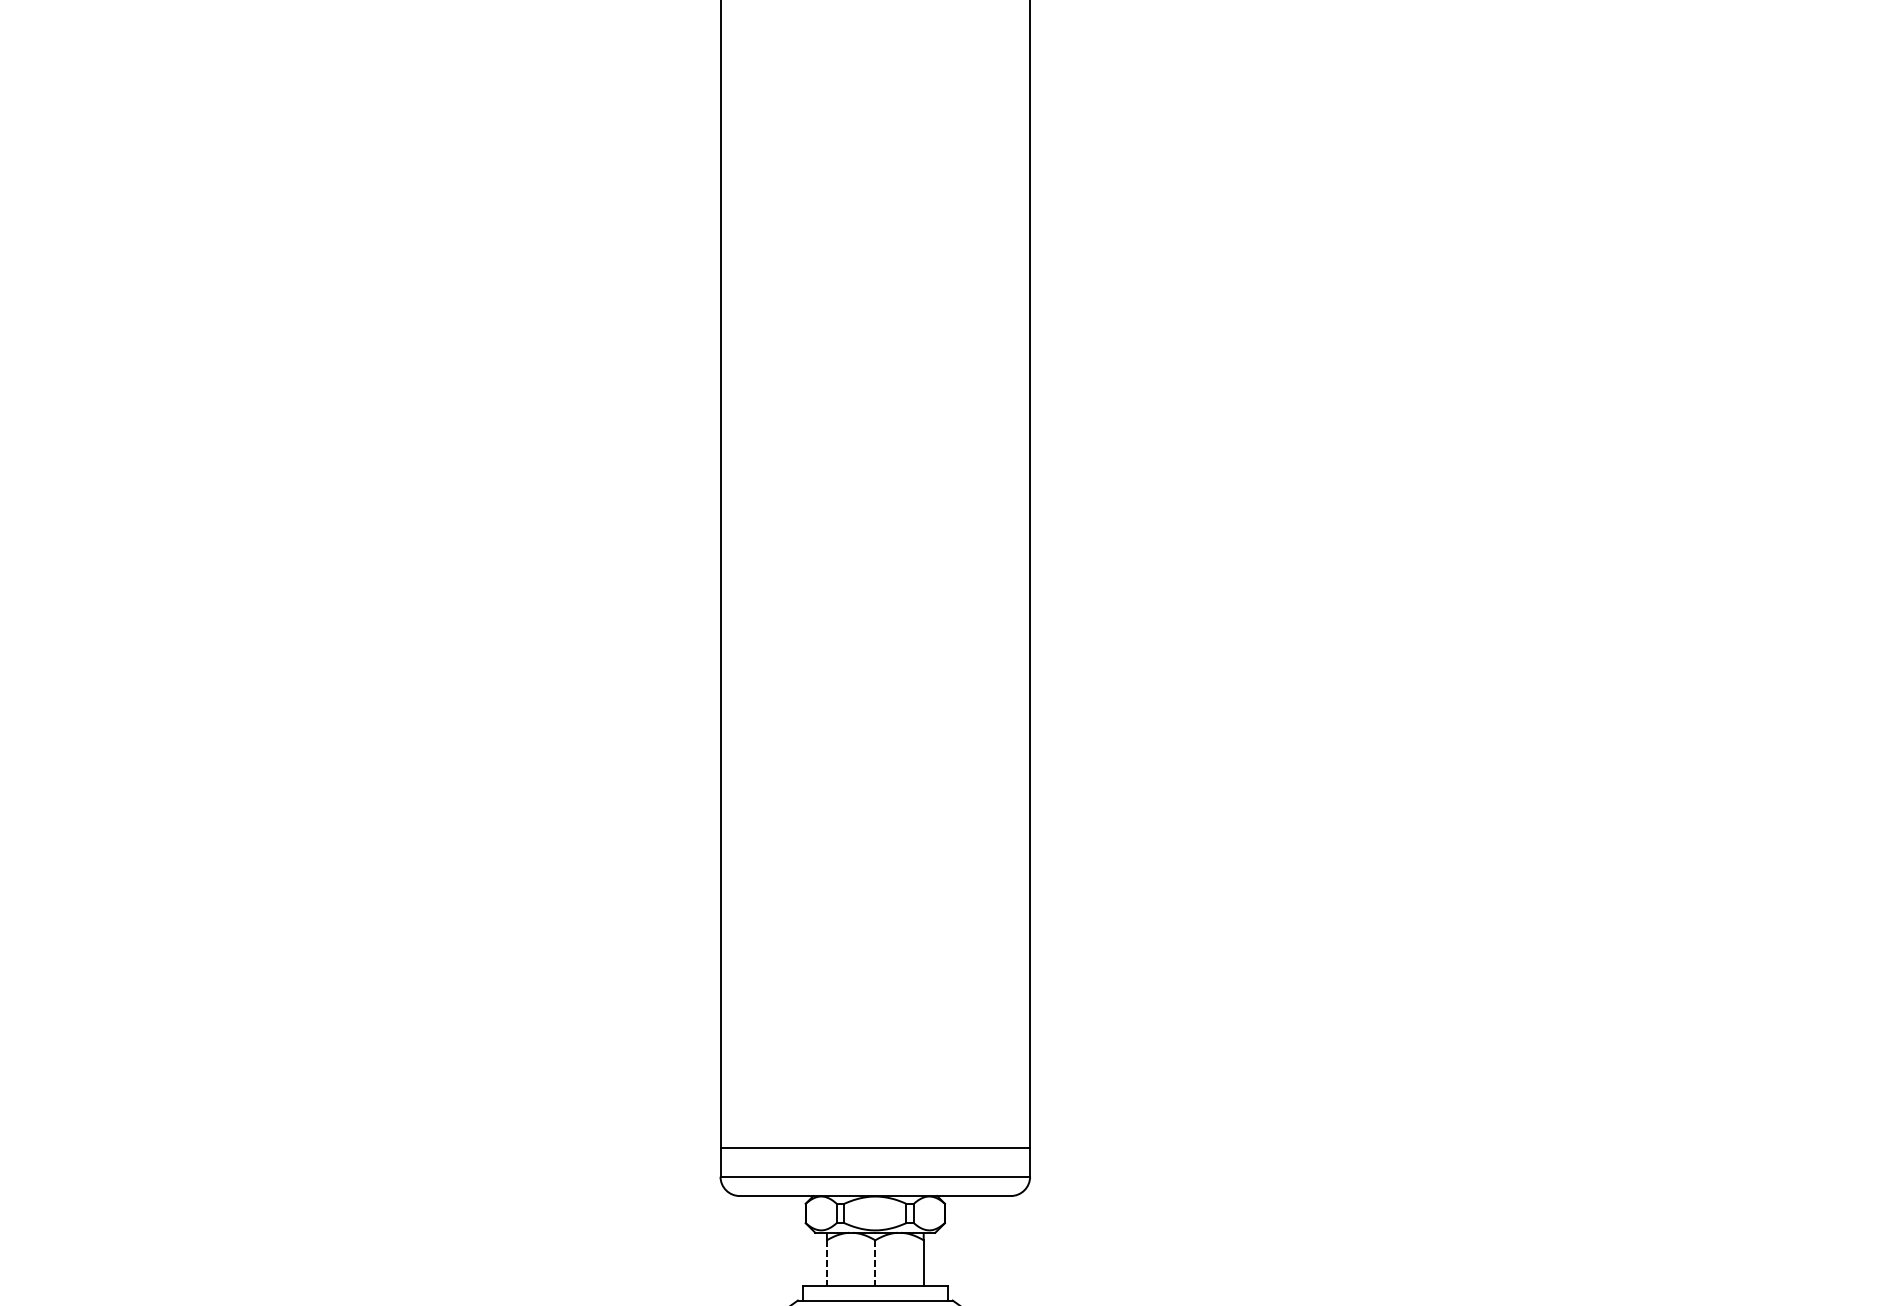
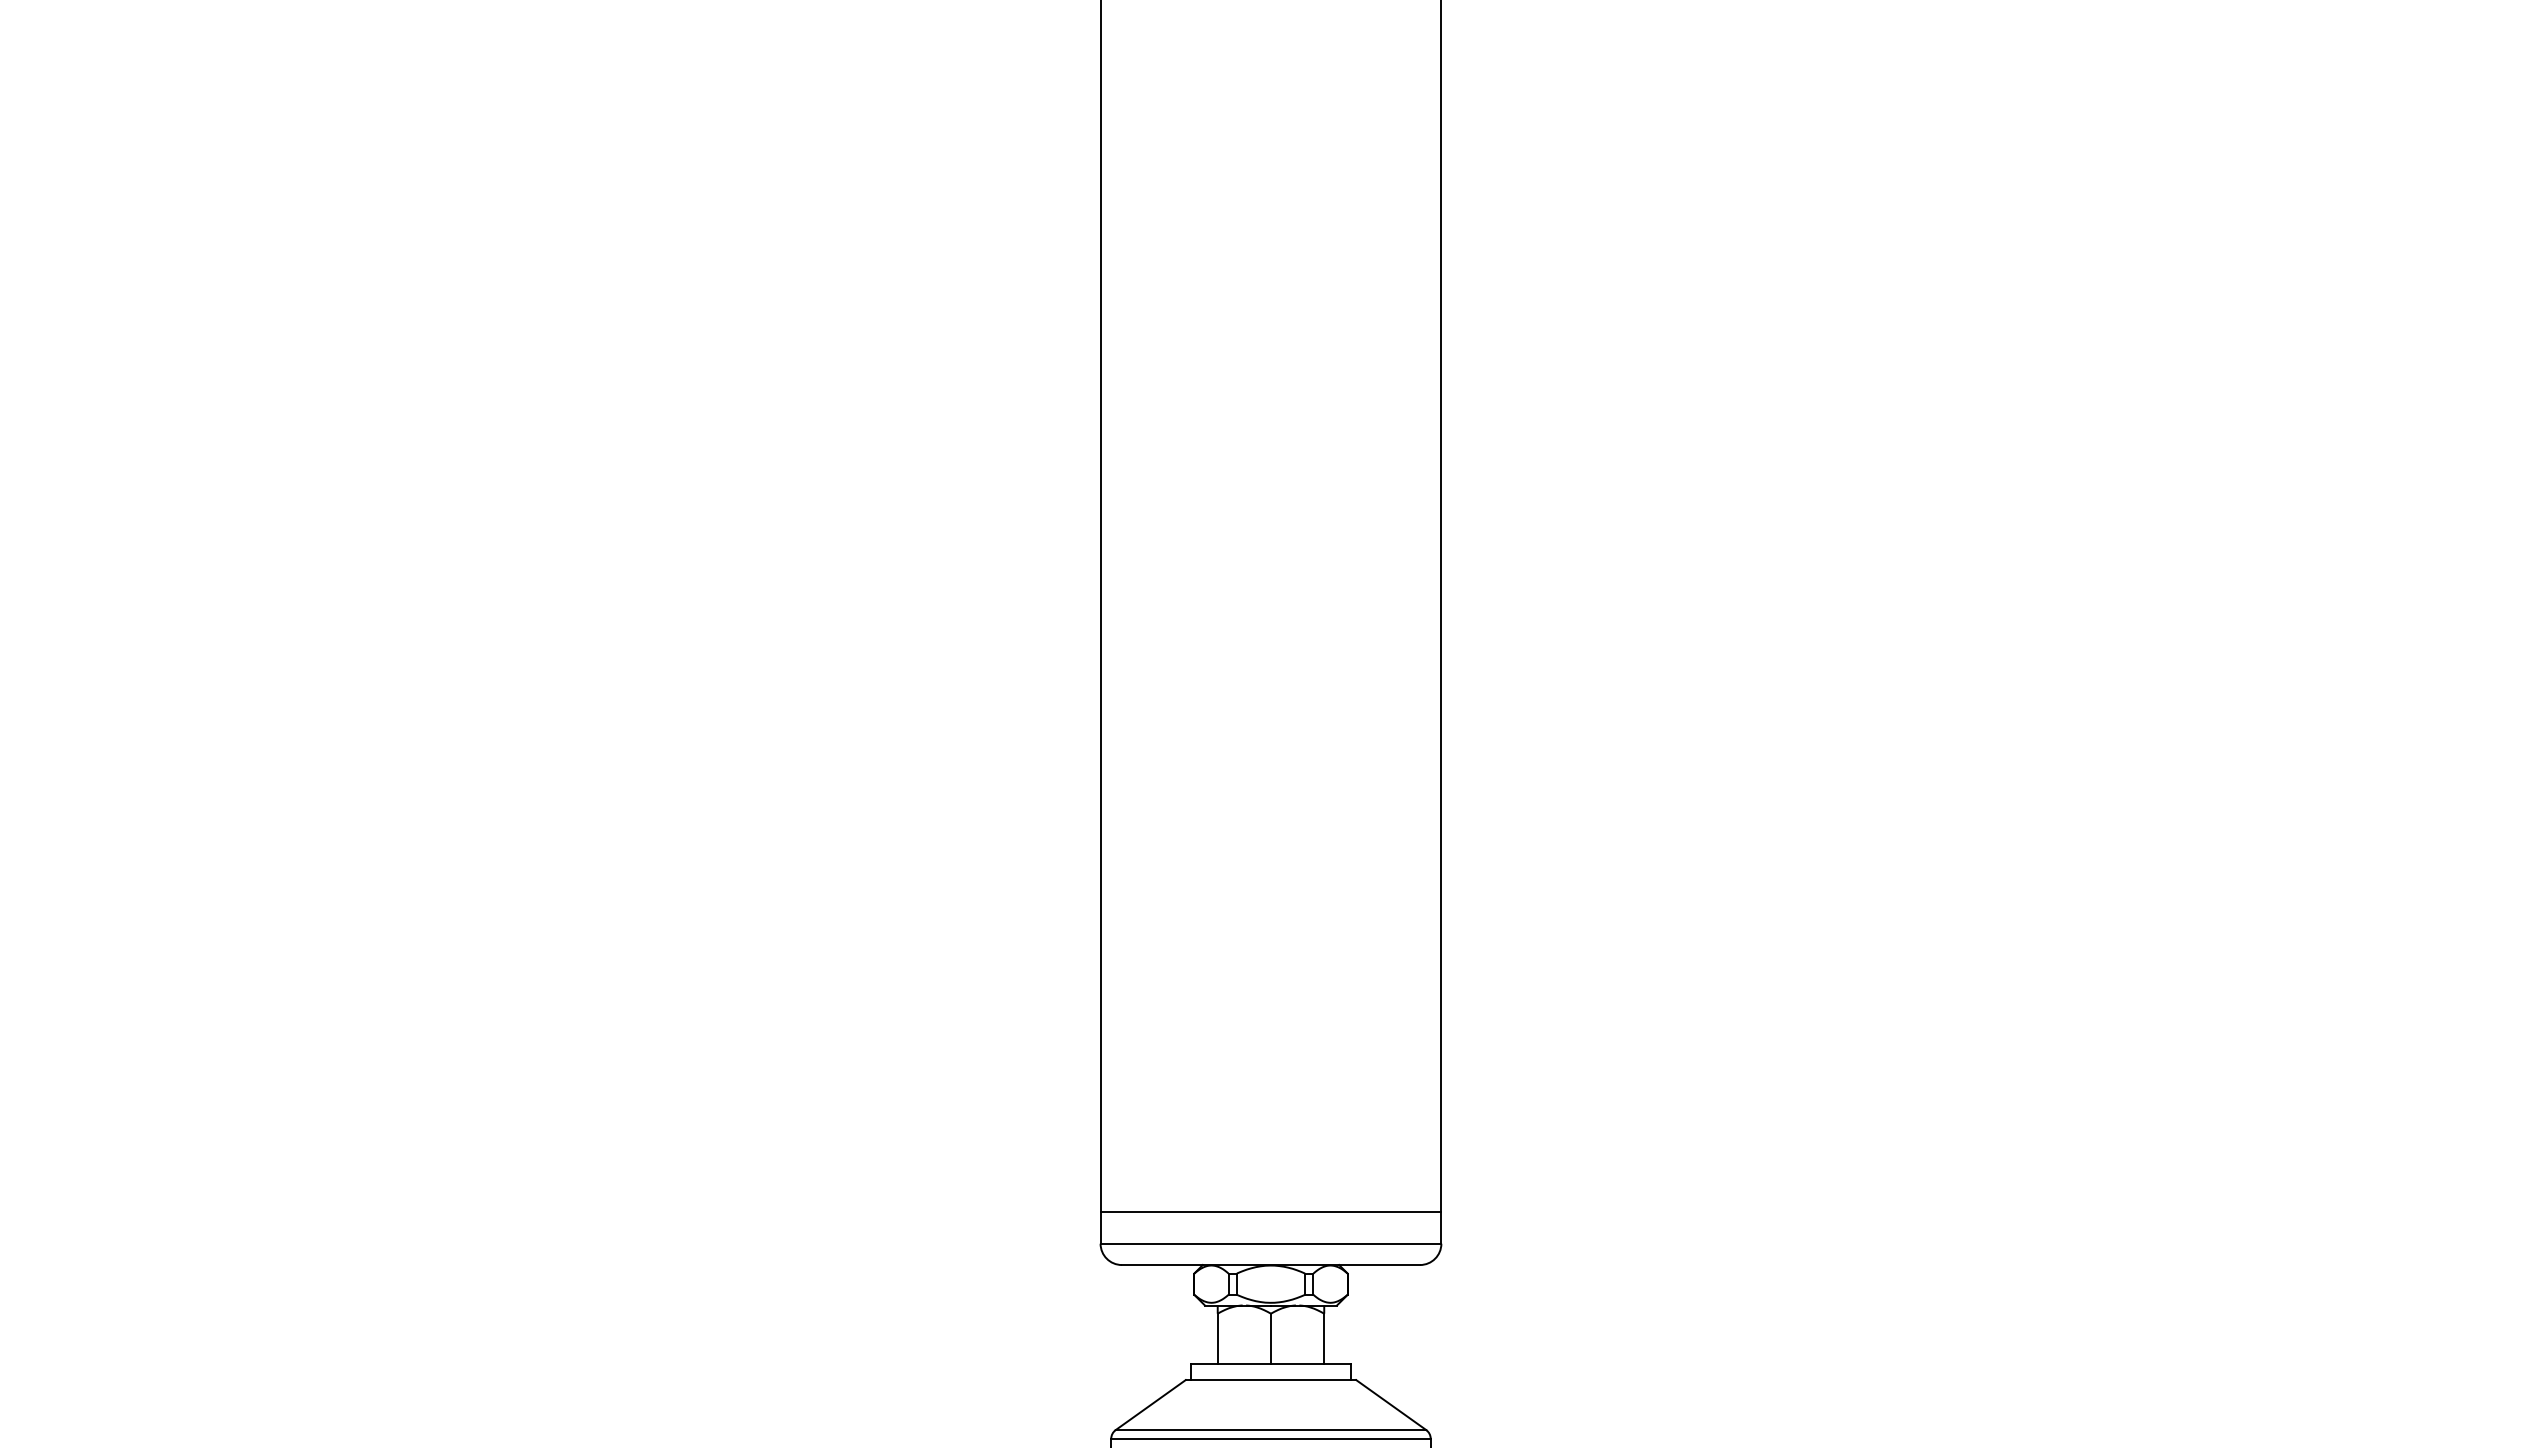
line: (826, 1263) -> (1217, 1339), dashed -> solid
line: (874, 1263) -> (1270, 1339), dashed -> solid

